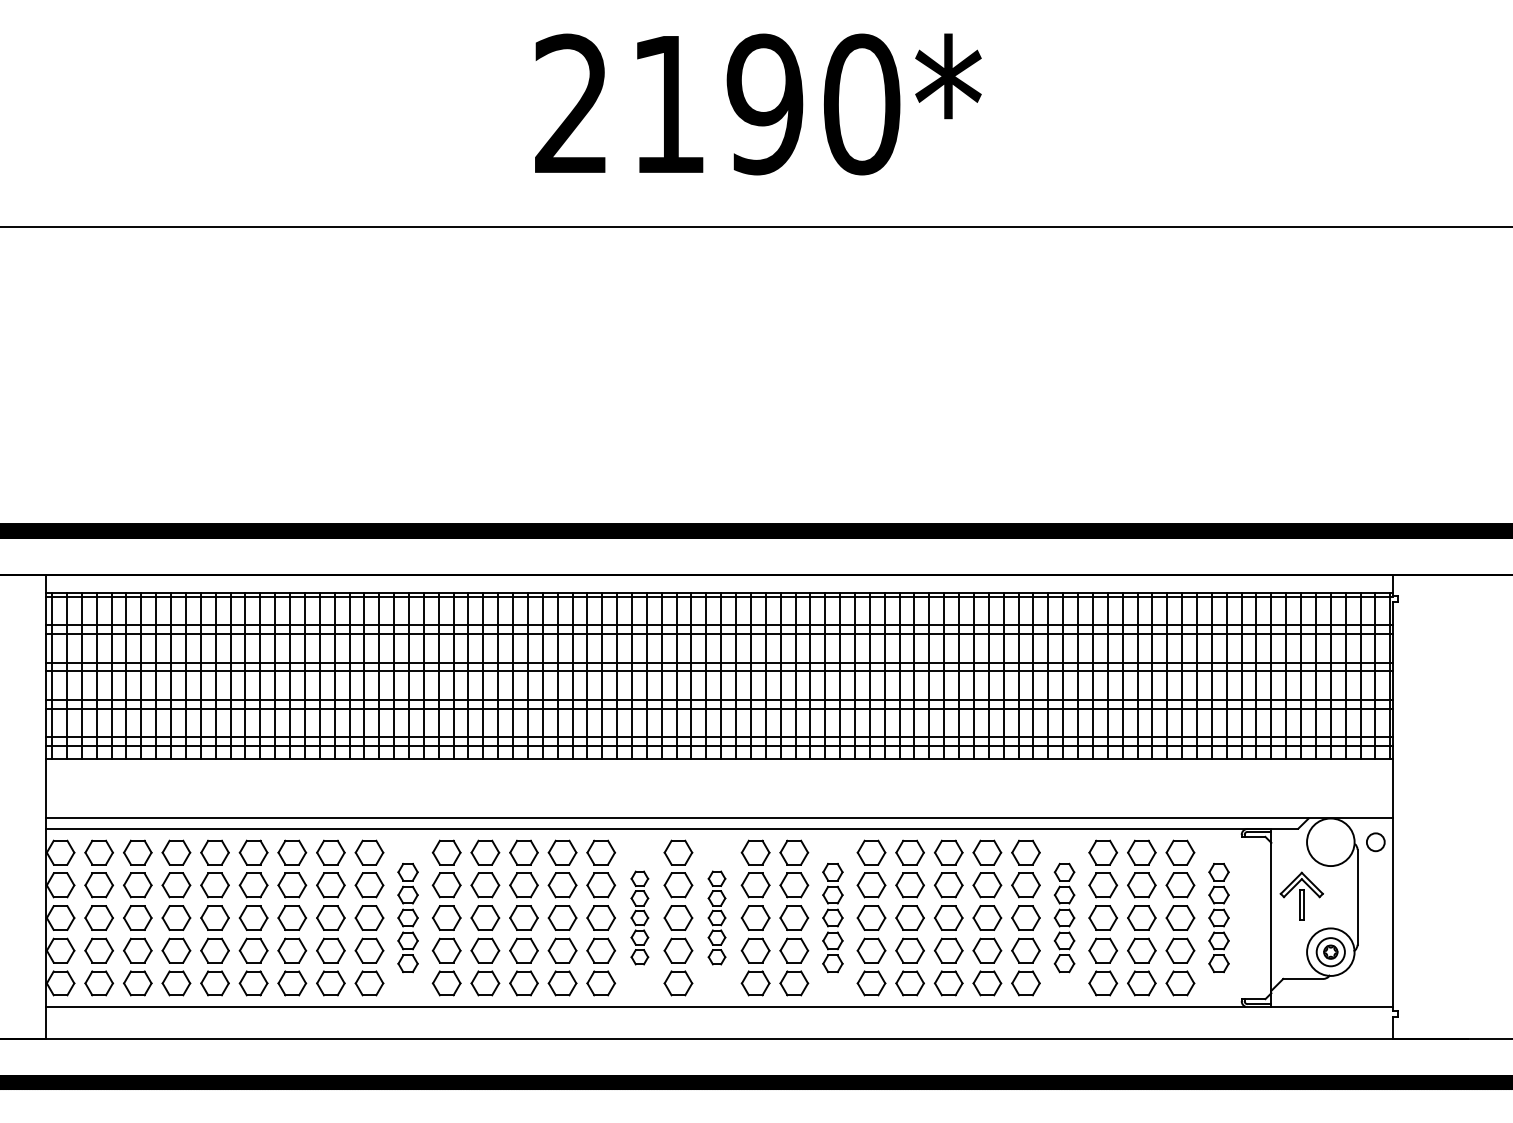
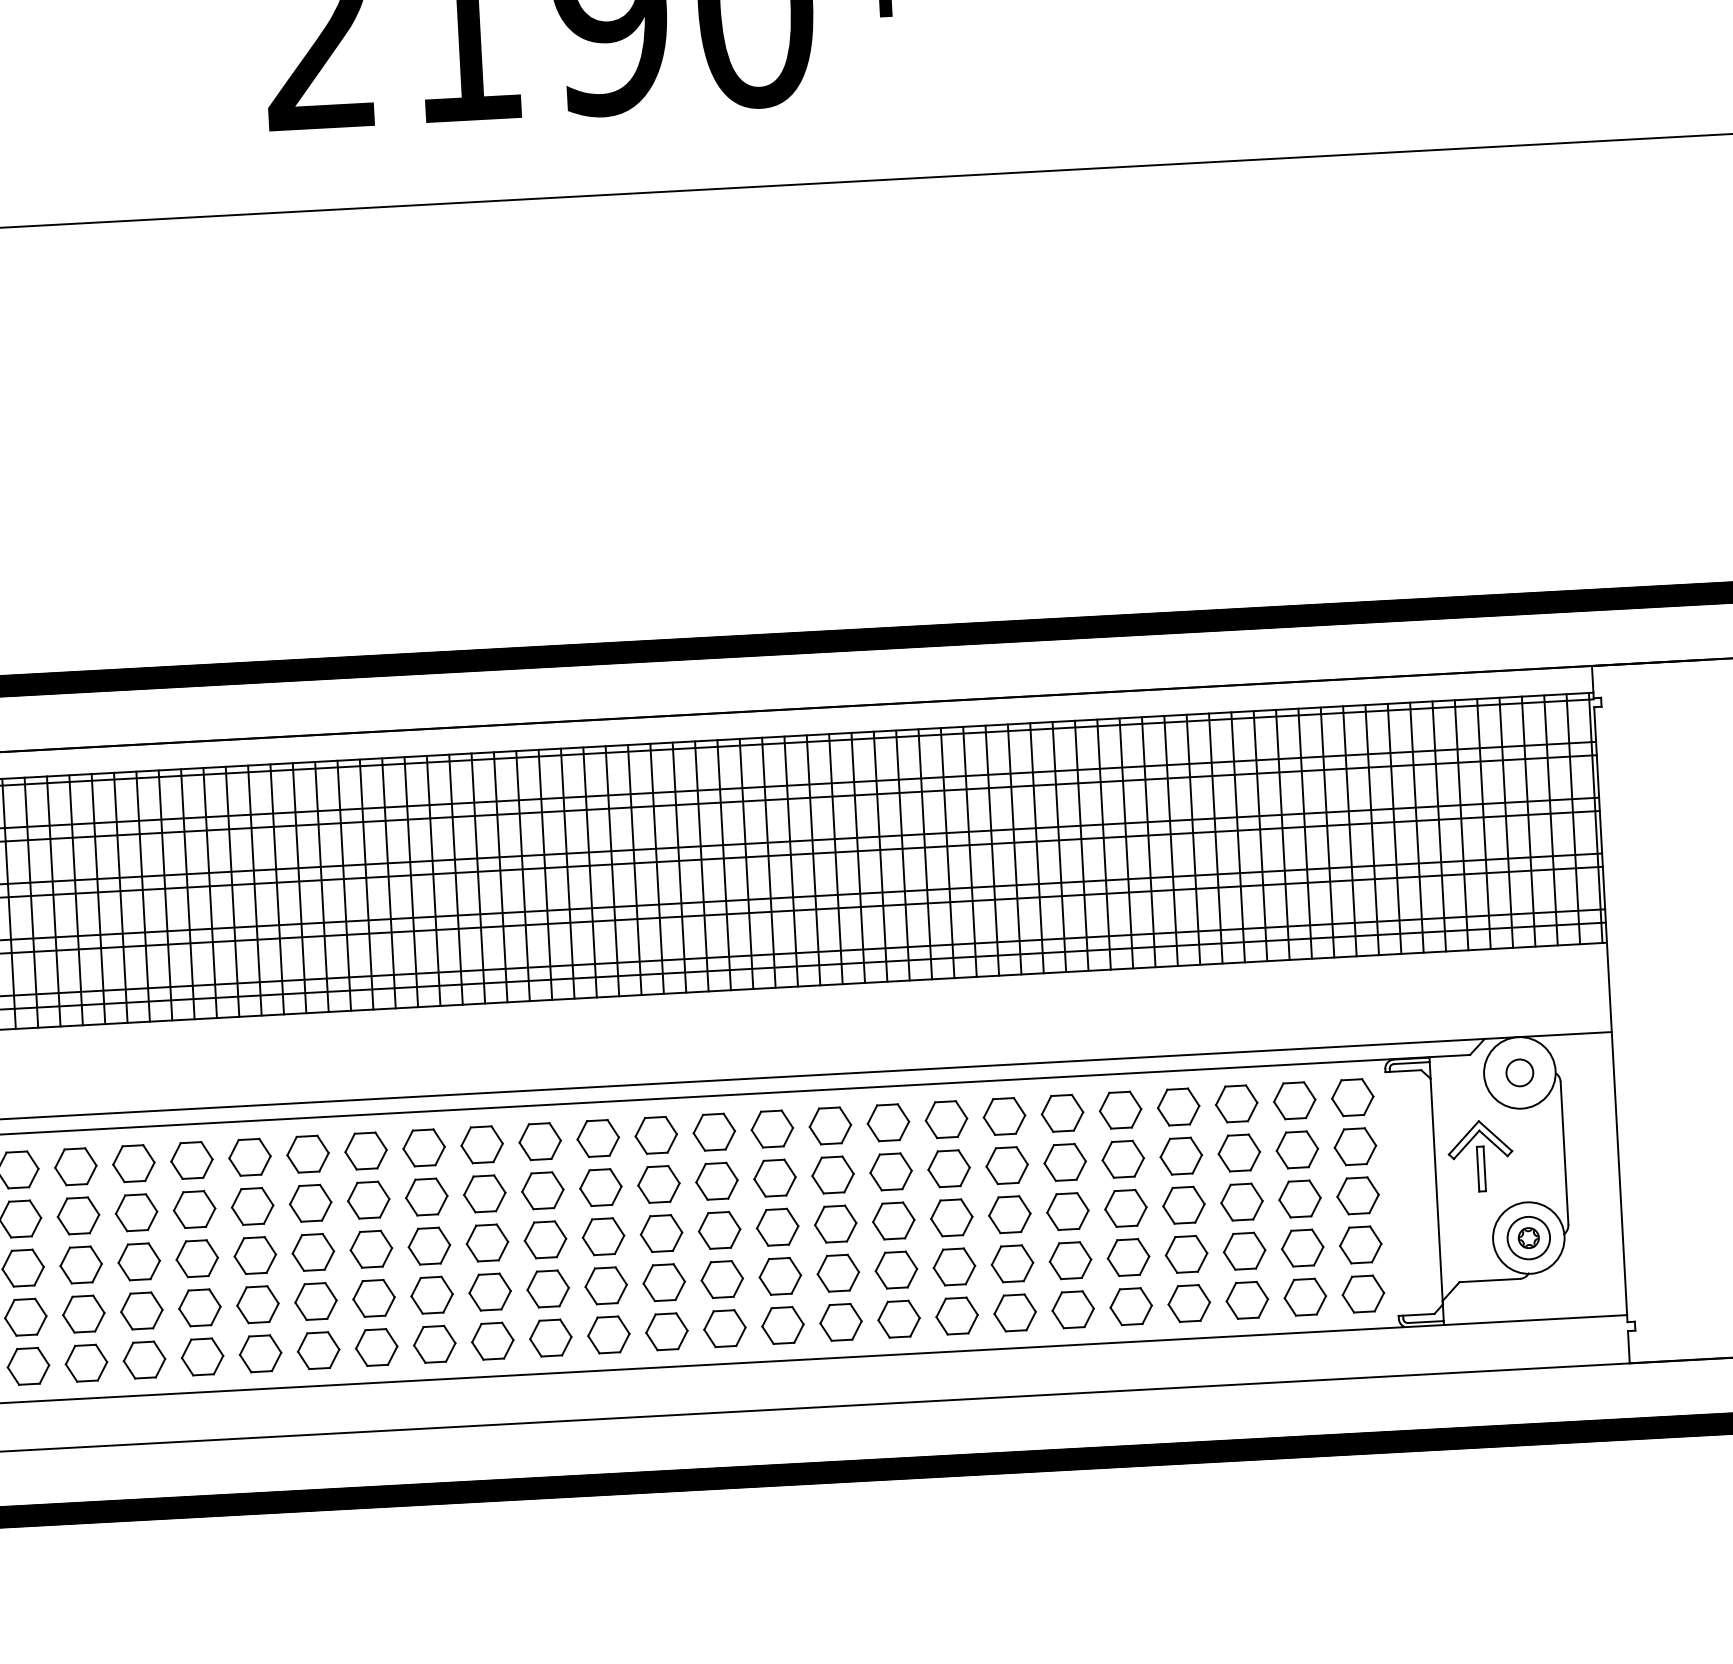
circle: (1375, 842) -> (1519, 1073), moved
part: (407, 917) -> (138, 1261), size x1.43
part: (639, 917) -> (486, 1242), size x1.67
part: (716, 917) -> (602, 1235), size x1.67
part: (832, 917) -> (777, 1226), size x1.43
part: (1064, 917) -> (1125, 1207), size x1.43
part: (1218, 917) -> (1357, 1195), size x1.43

